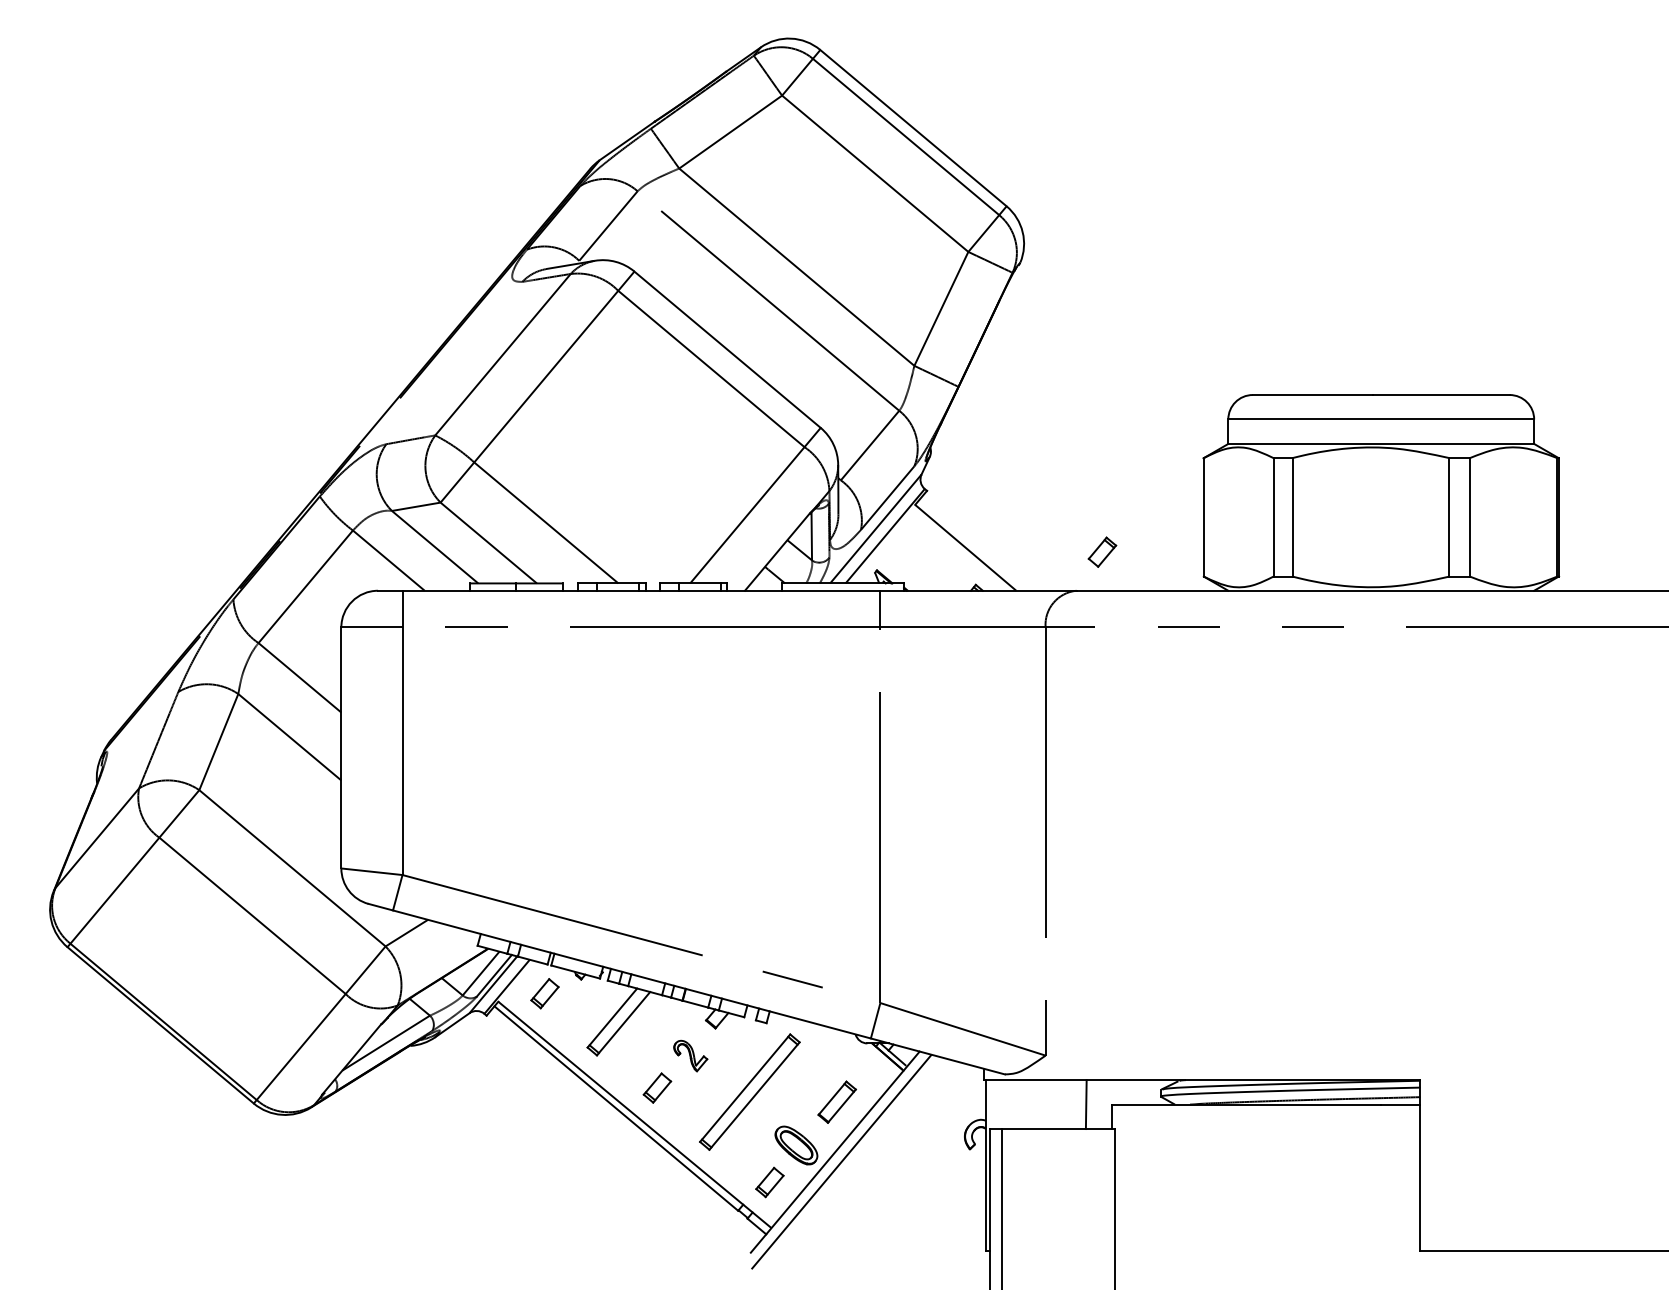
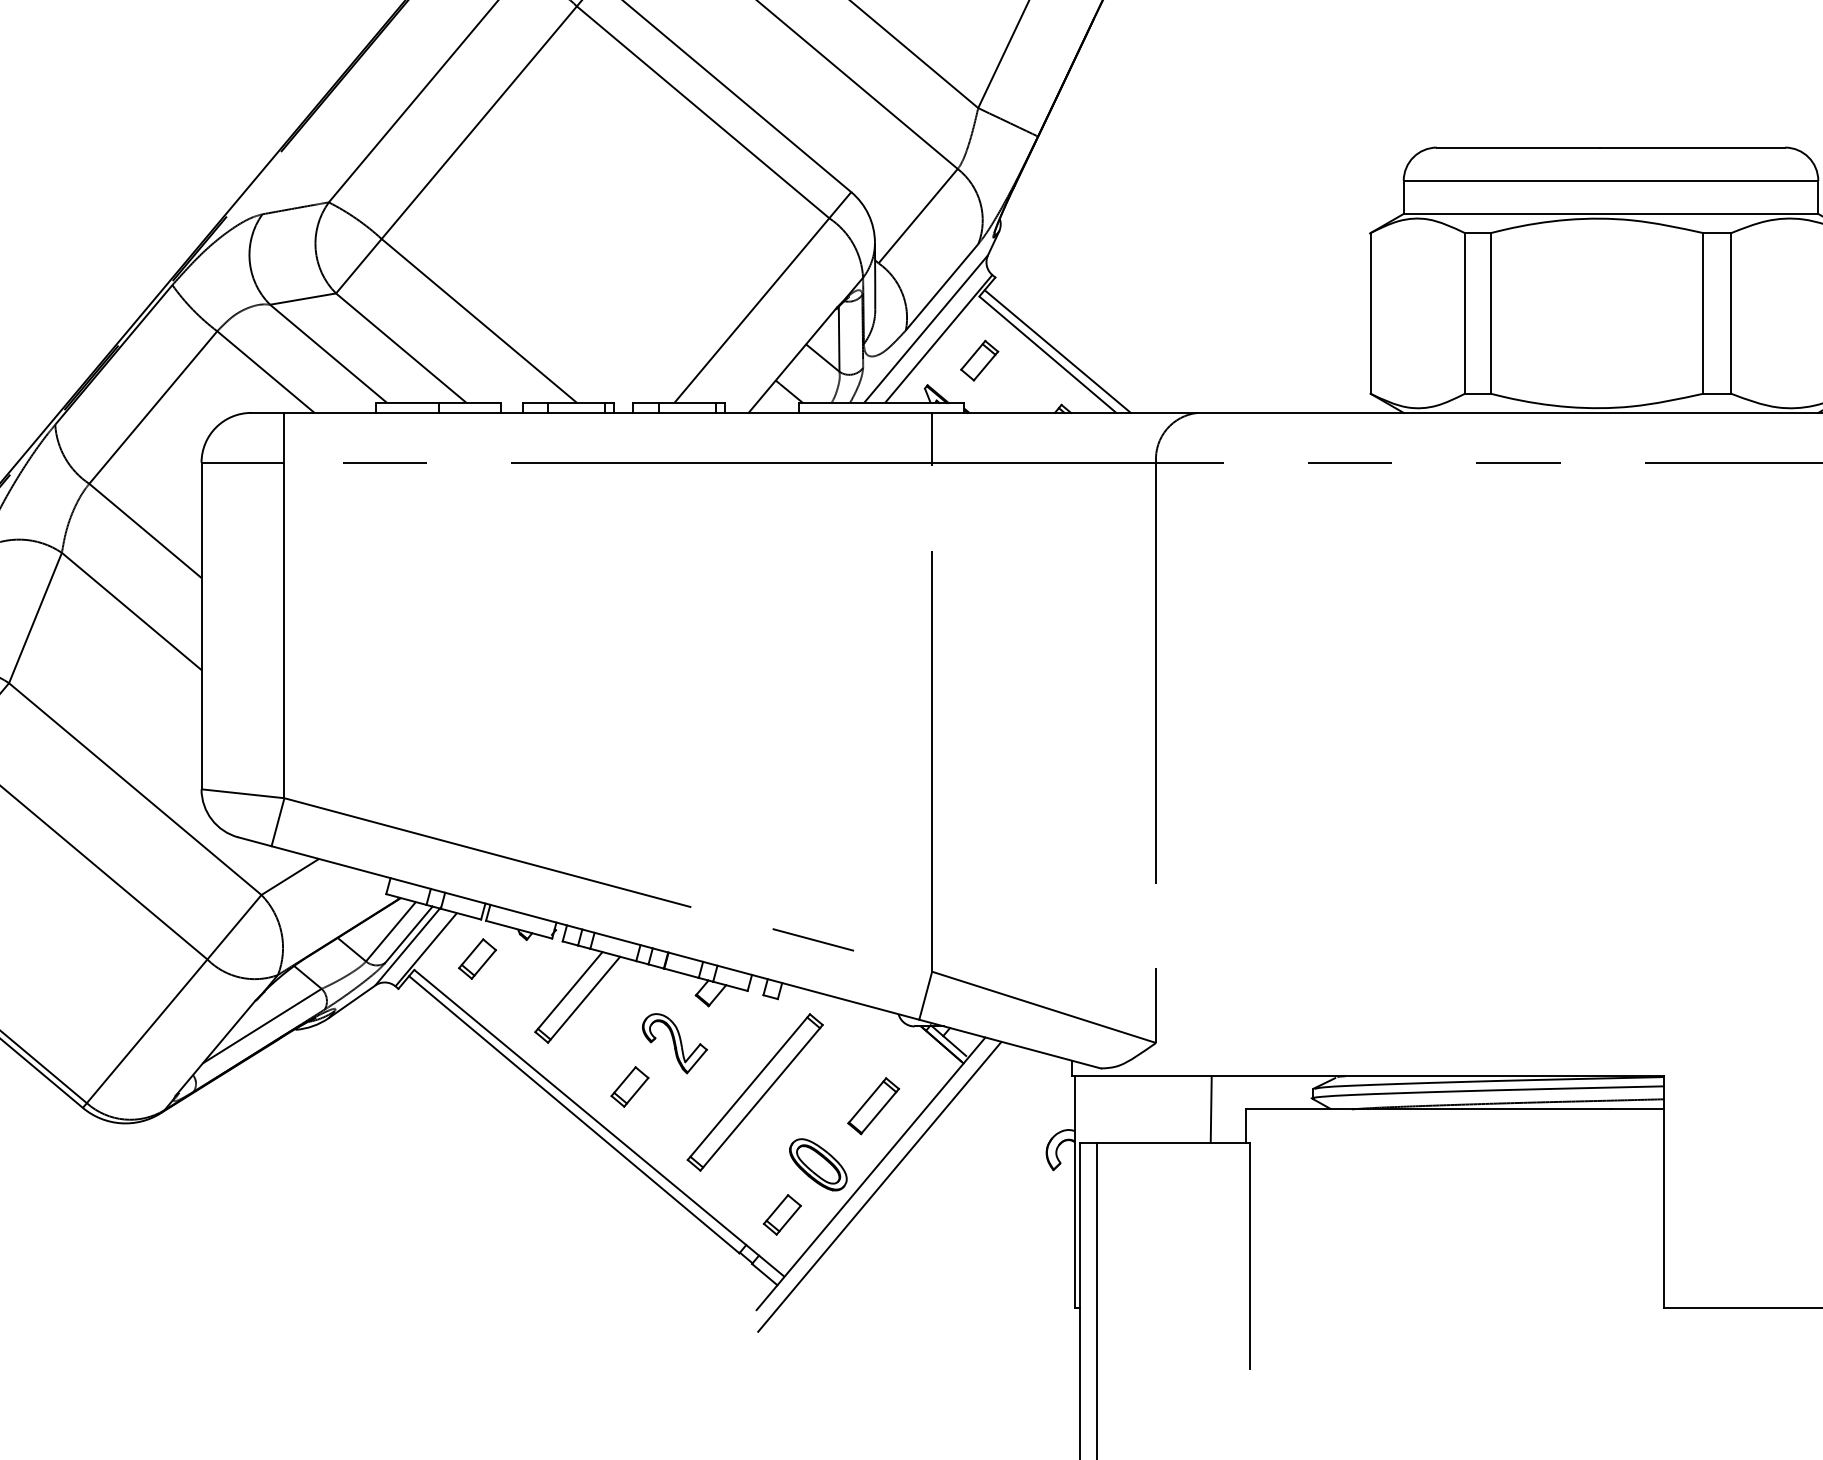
line: (973, 545) -> (1058, 351), added
part: (1102, 551) -> (979, 359), moved
part: (690, 1055) -> (674, 1042), size x1.43

